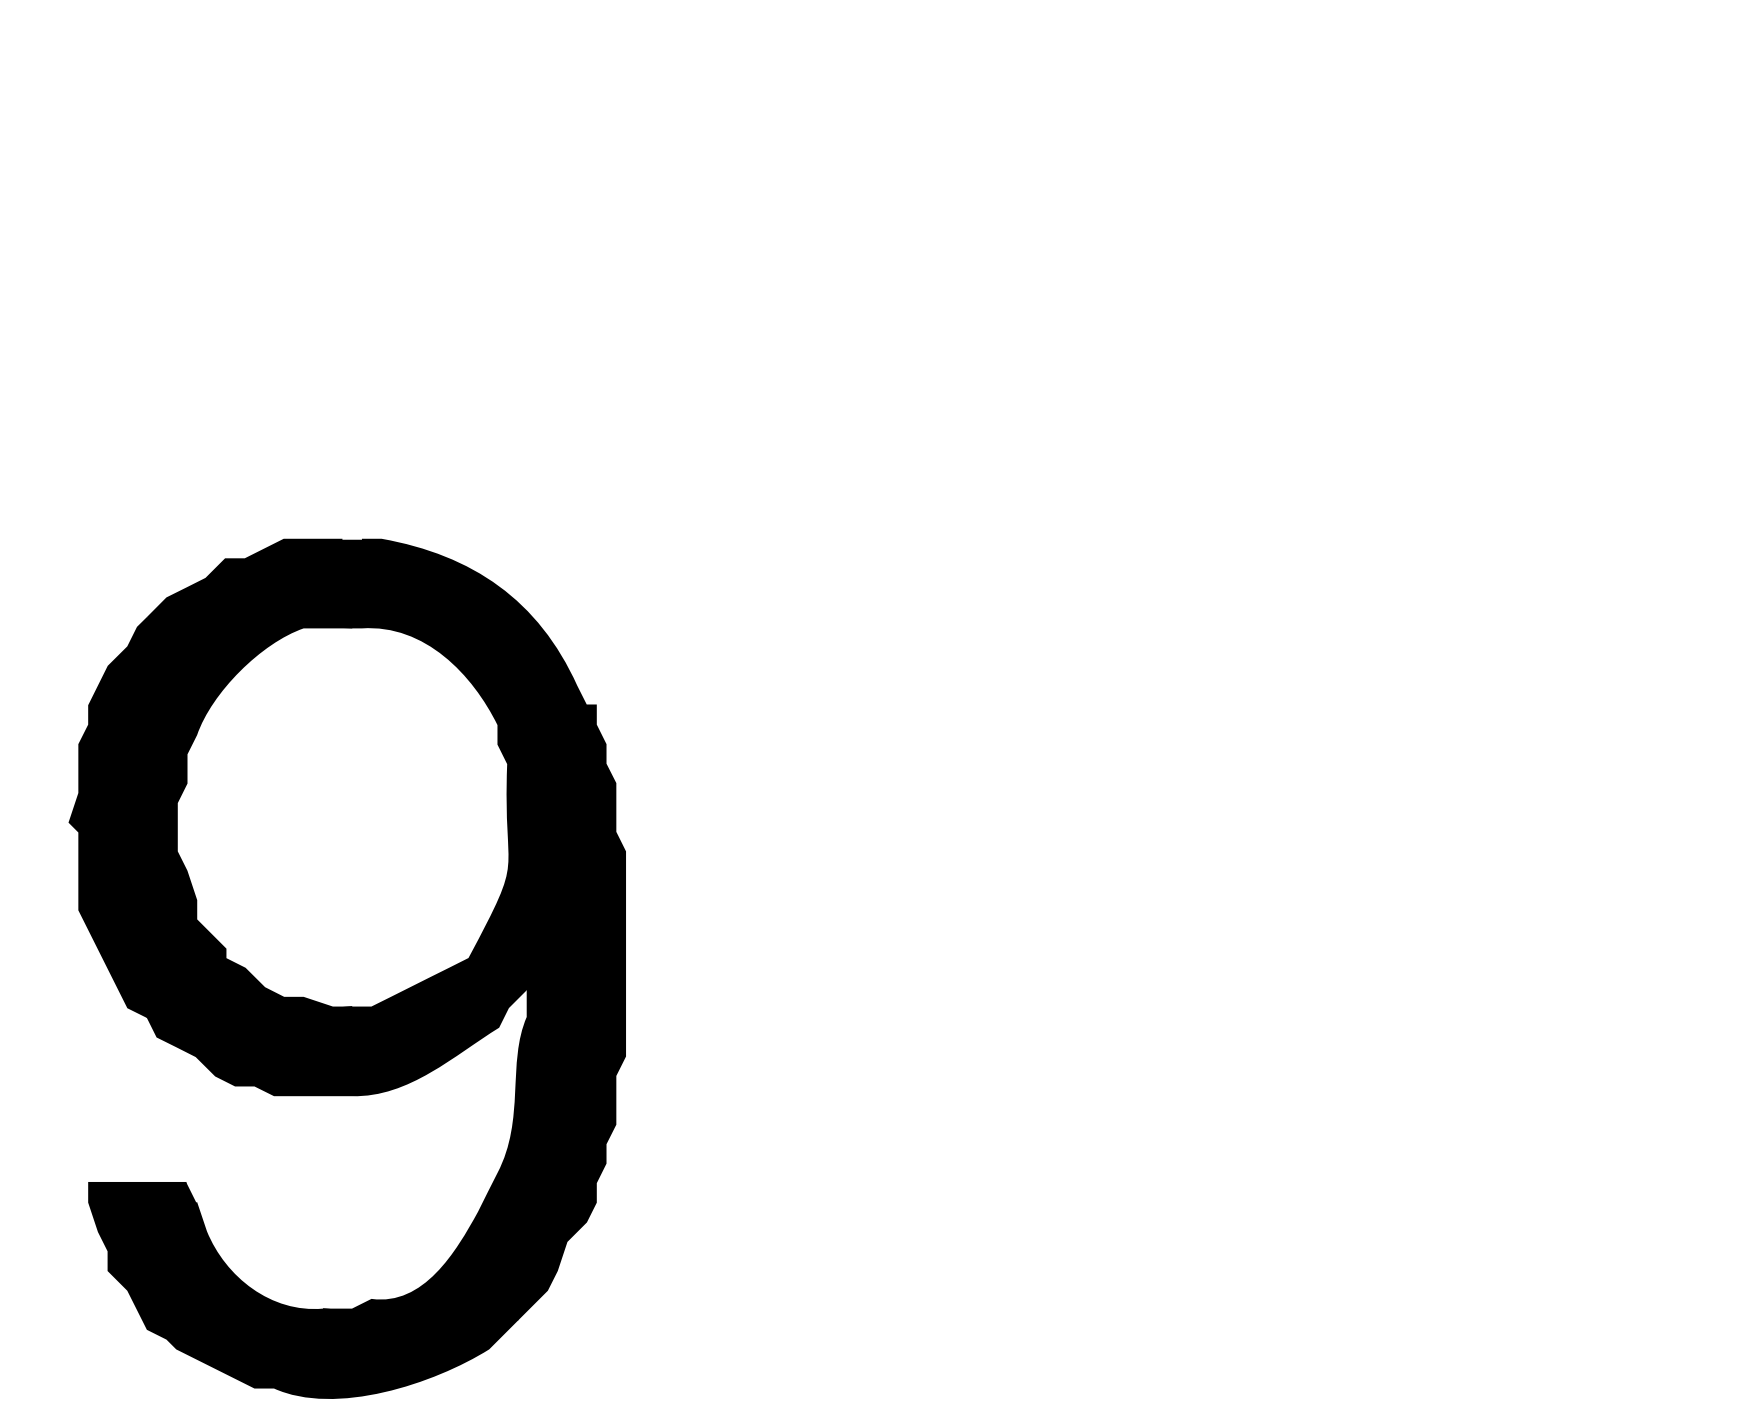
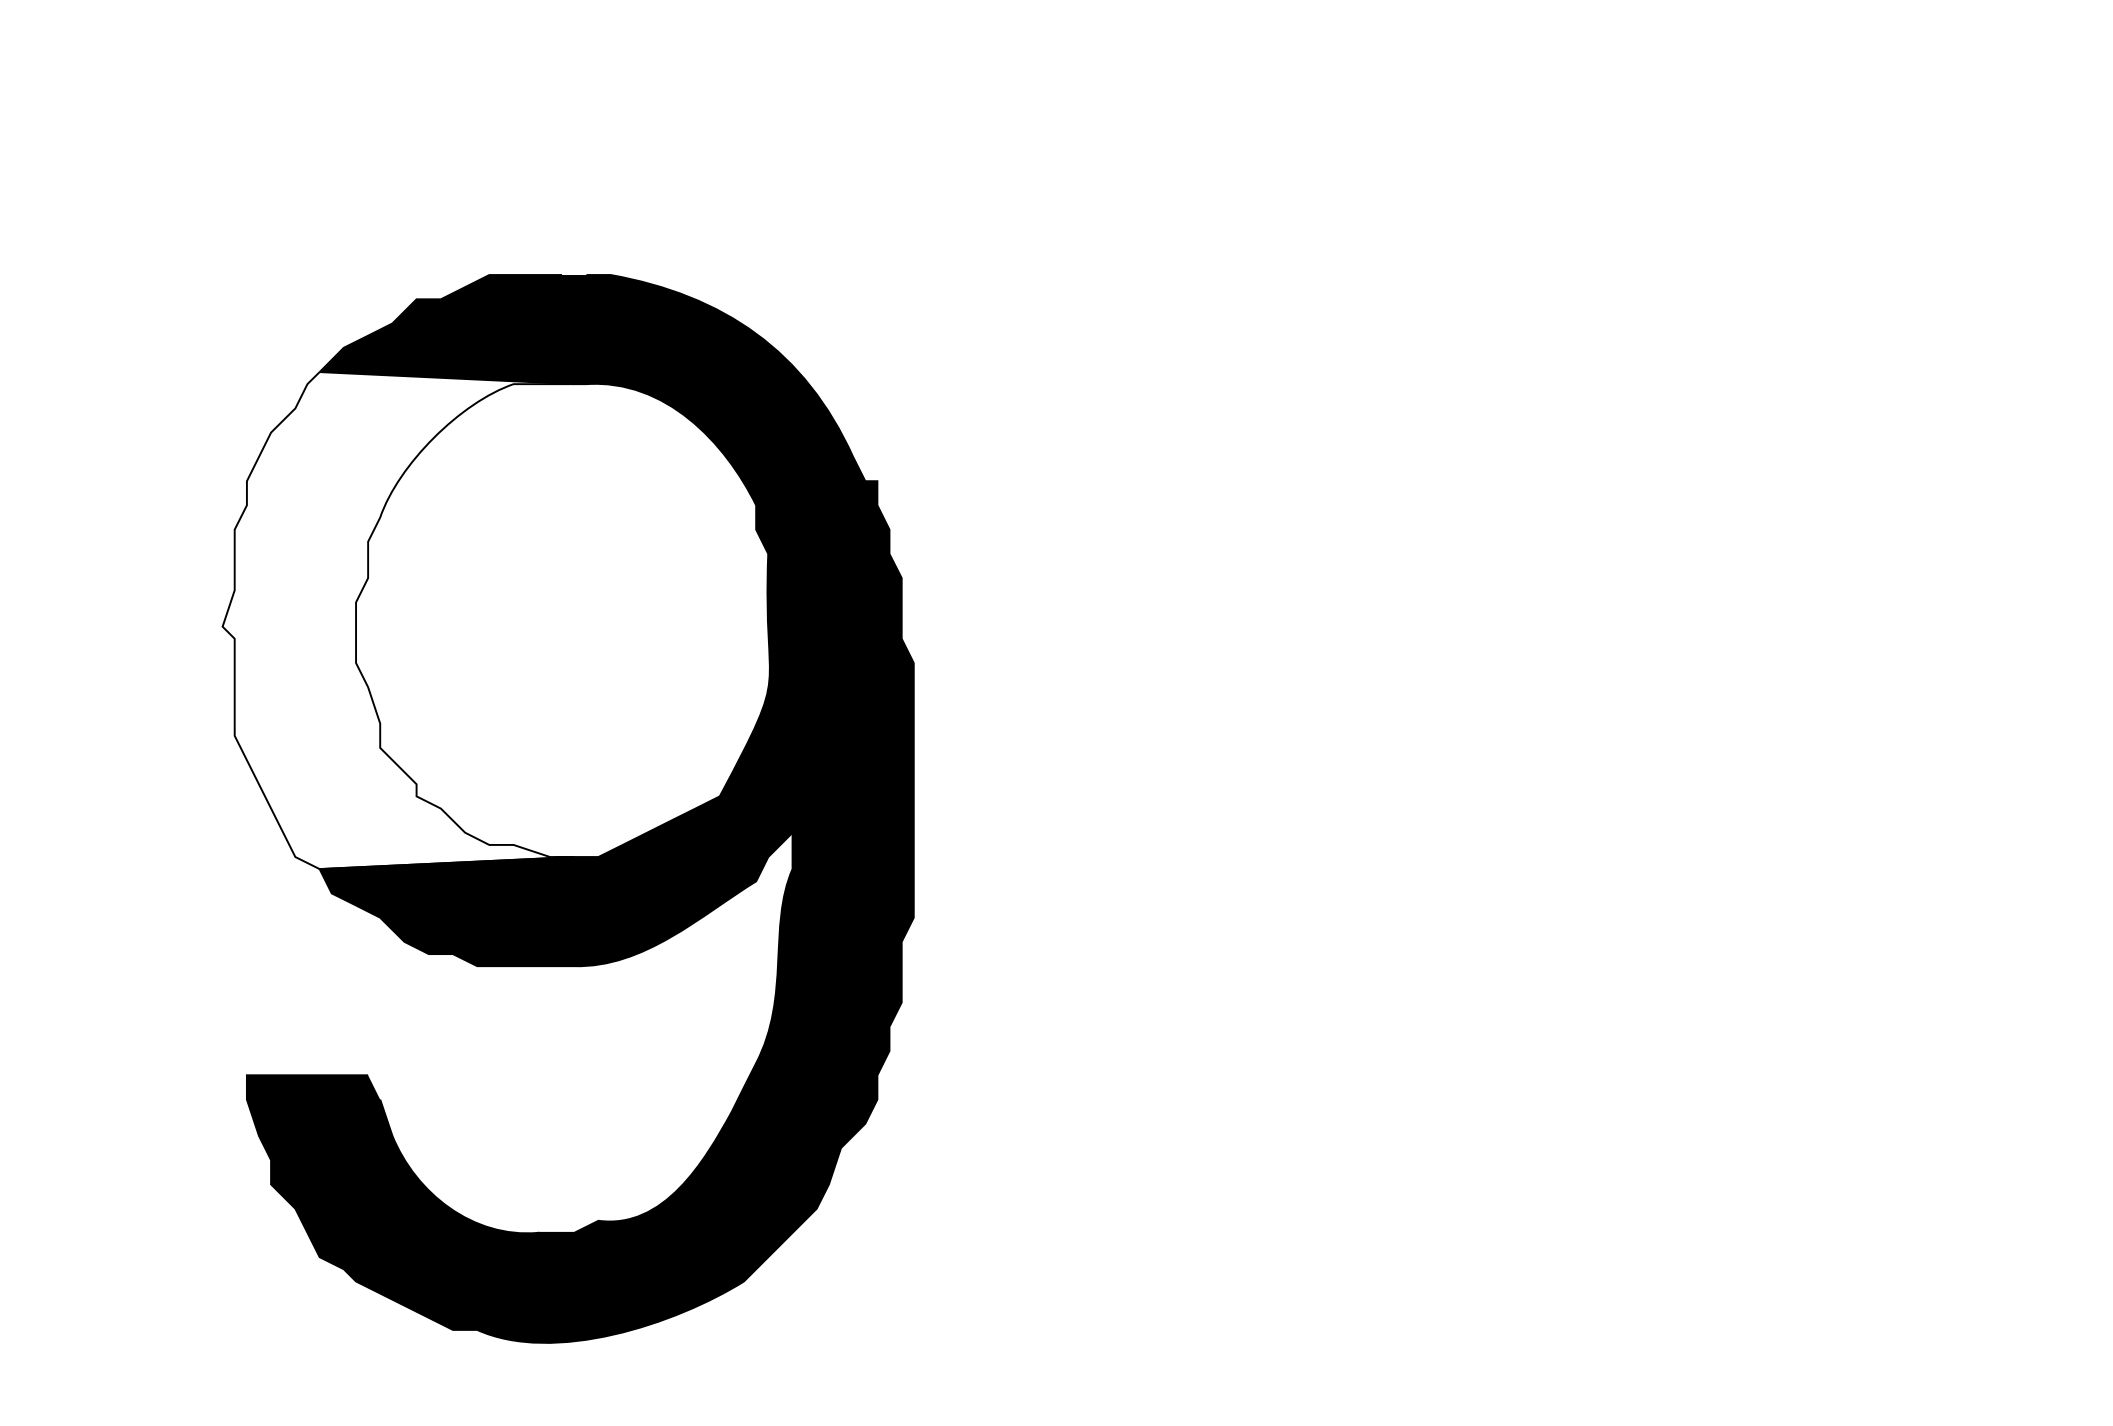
fill: (210, 817) -> (397, 620), removed

